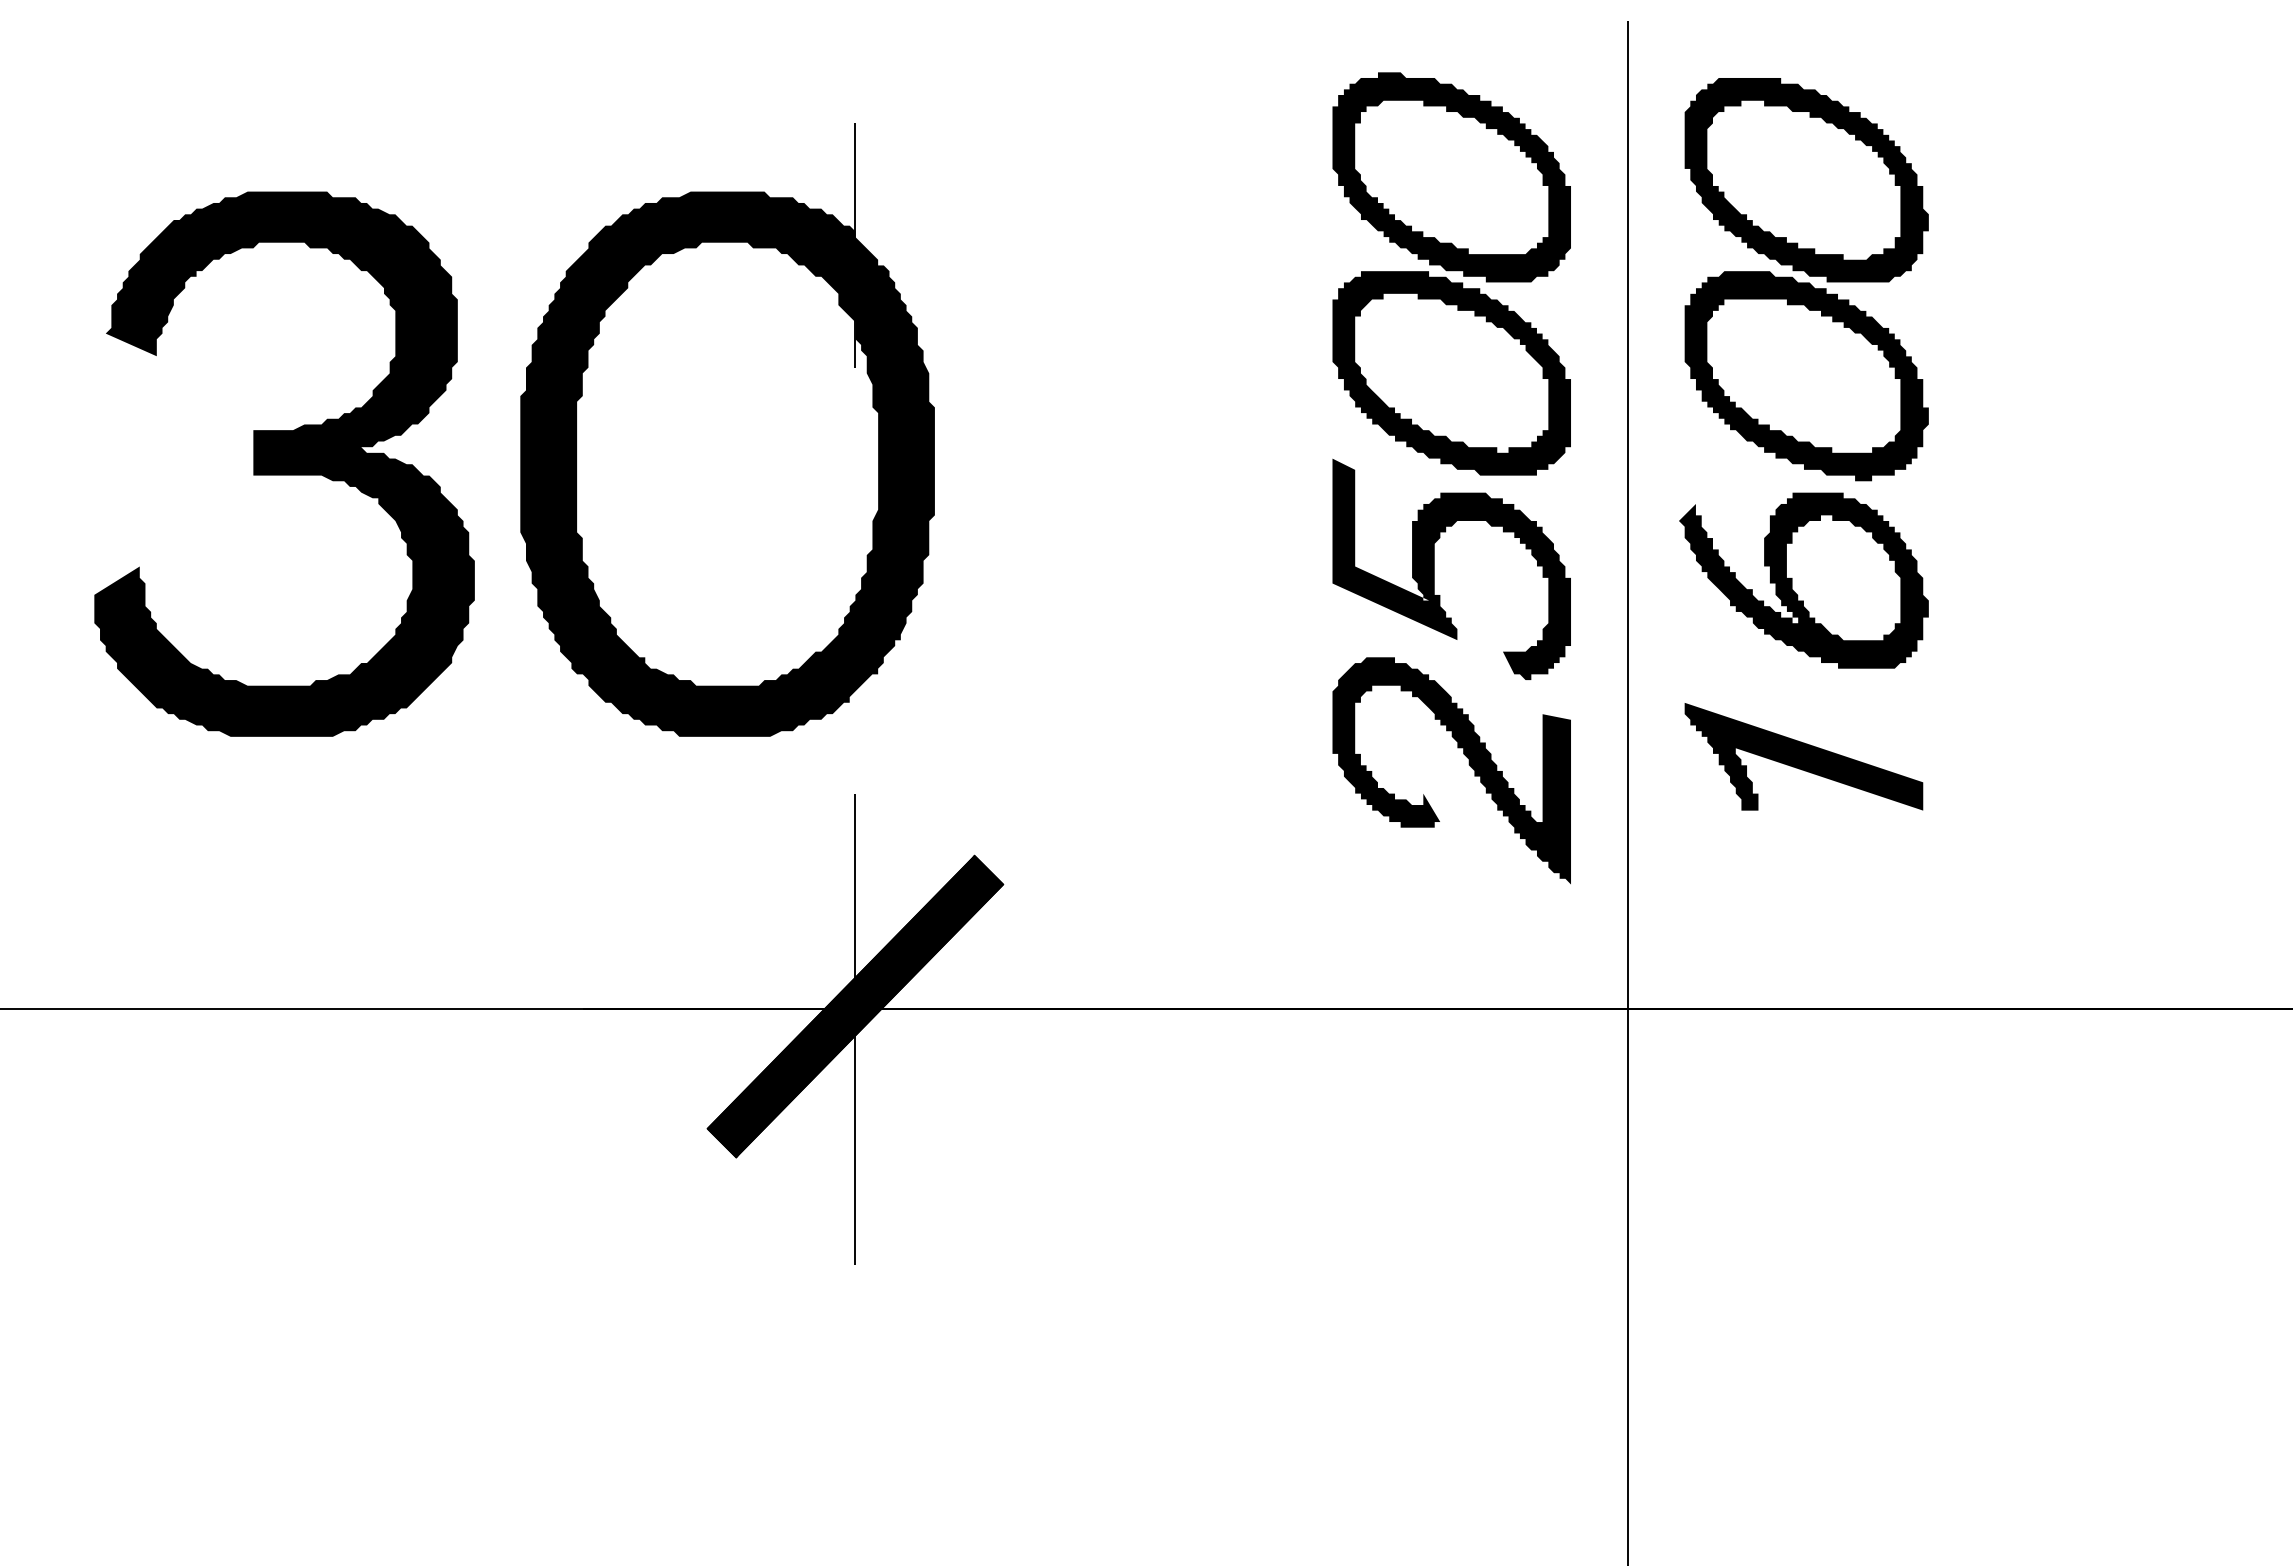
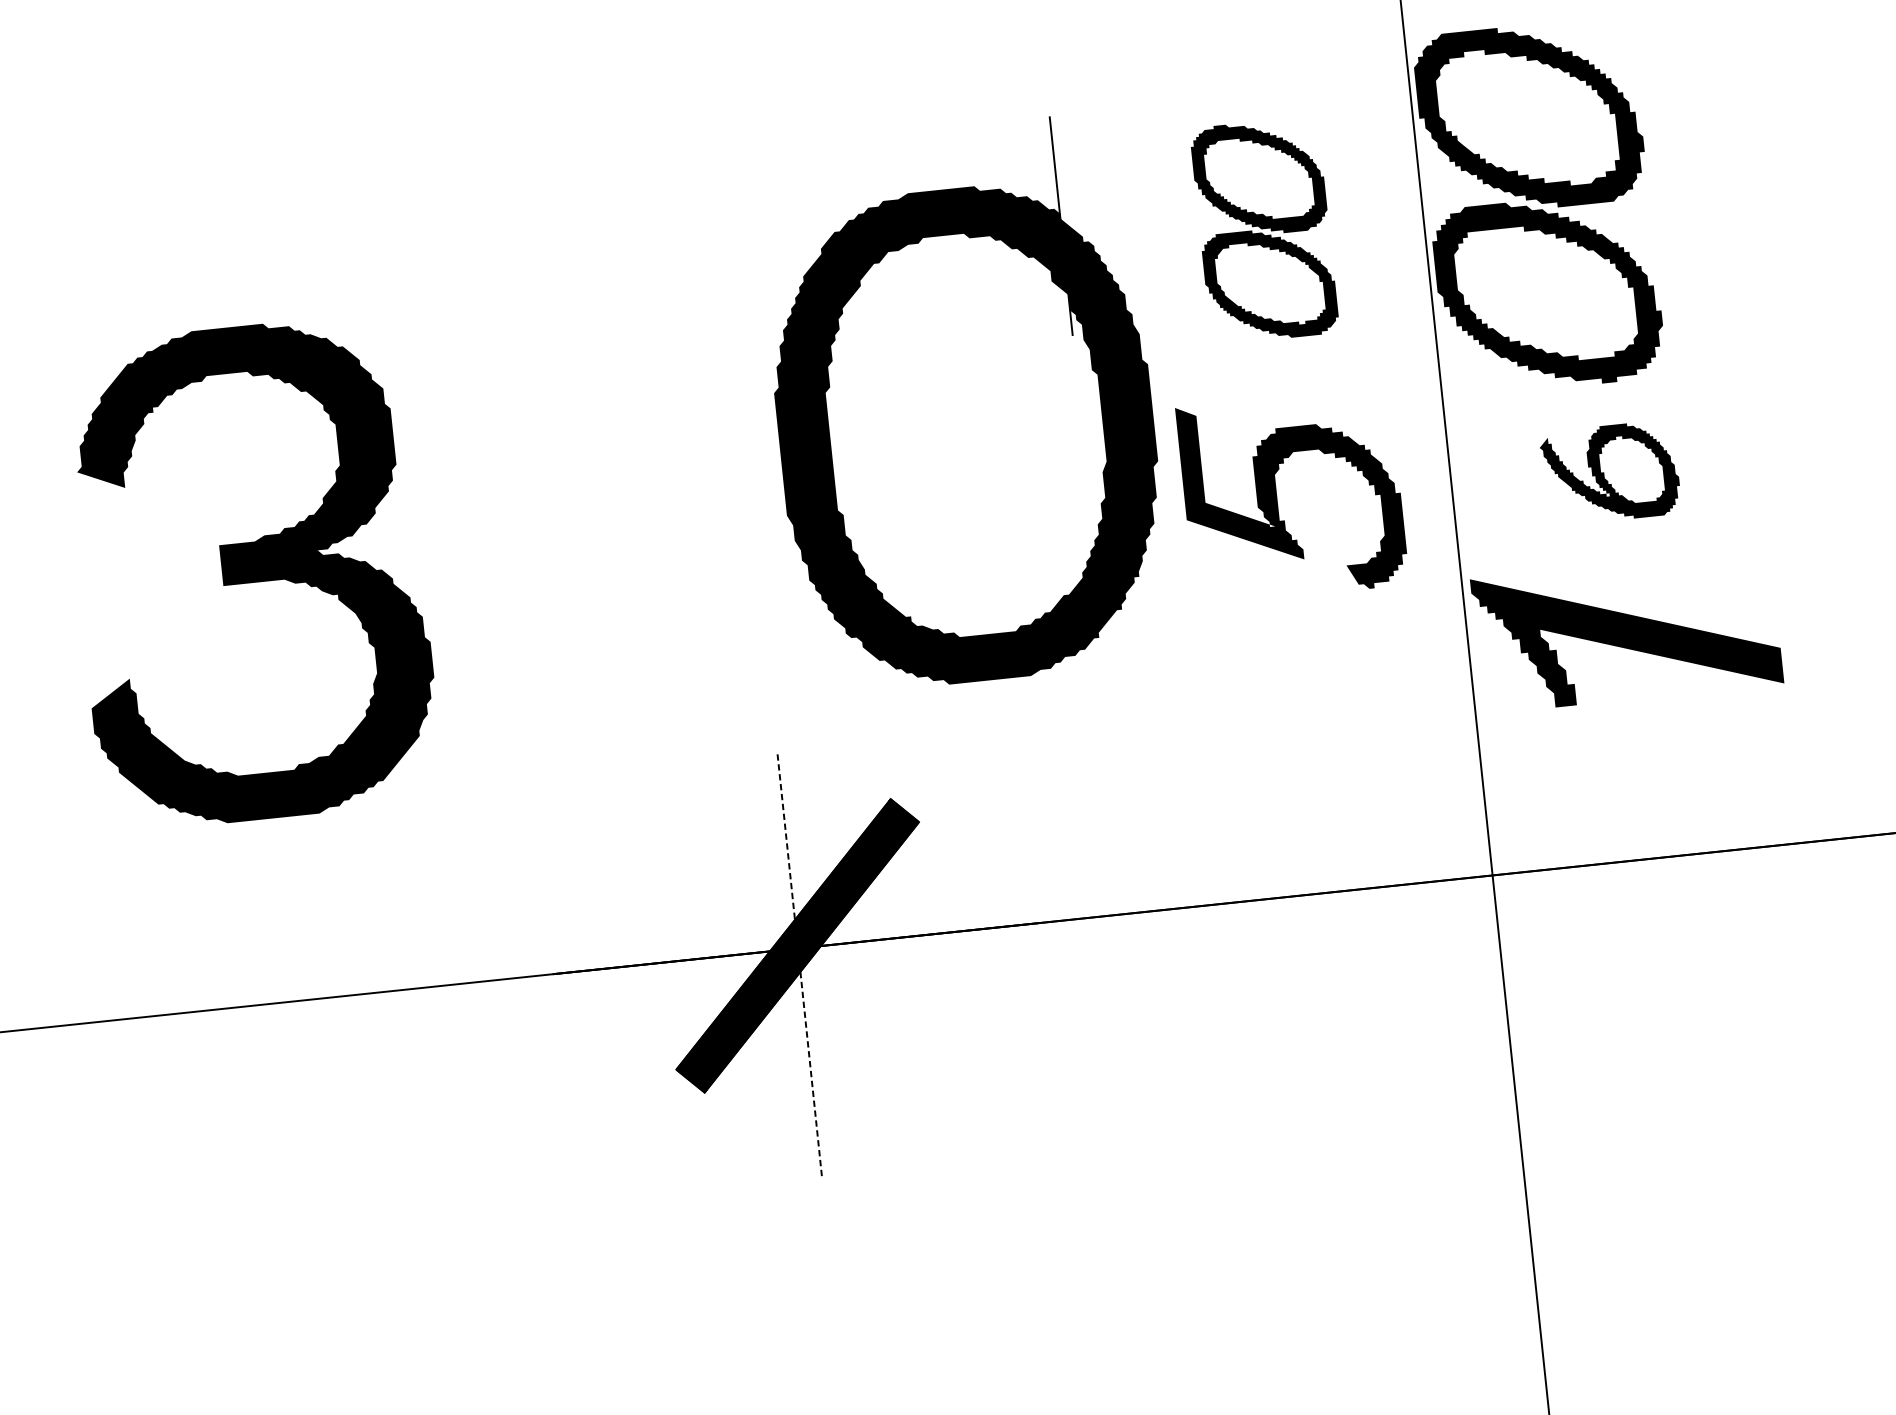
part: (1451, 273) -> (1264, 230), size x0.6
part: (1806, 279) -> (1539, 206), moved
part: (727, 429) -> (963, 403), moved
part: (284, 463) -> (250, 572), moved
part: (1803, 580) -> (1610, 473), size x0.6
part: (1803, 756) -> (1626, 631), size x1.4
fill: (1451, 770) -> (1311, 677), removed
line: (855, 1029) -> (799, 966), solid -> dashed

